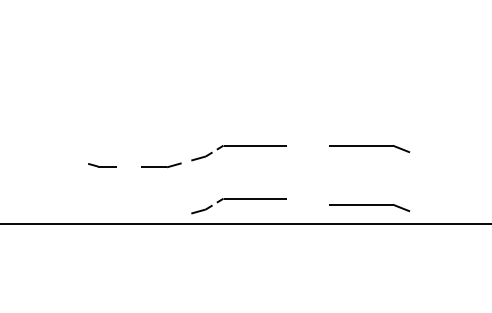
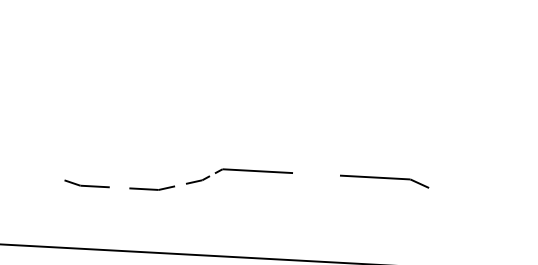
part: (102, 164) -> (87, 182), size x1.43
part: (238, 199) -> (235, 229), removed
part: (369, 208) -> (380, 247), removed

